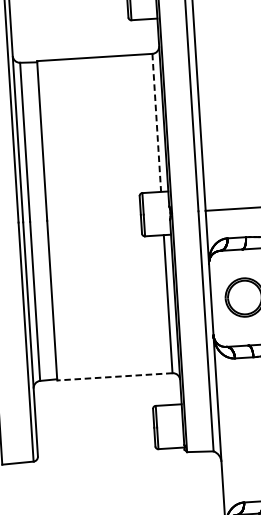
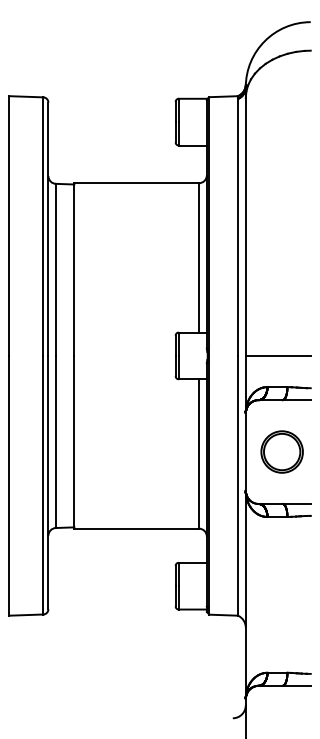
line: (157, 122) -> (199, 257), dashed -> solid
line: (114, 376) -> (136, 528), dashed -> solid

